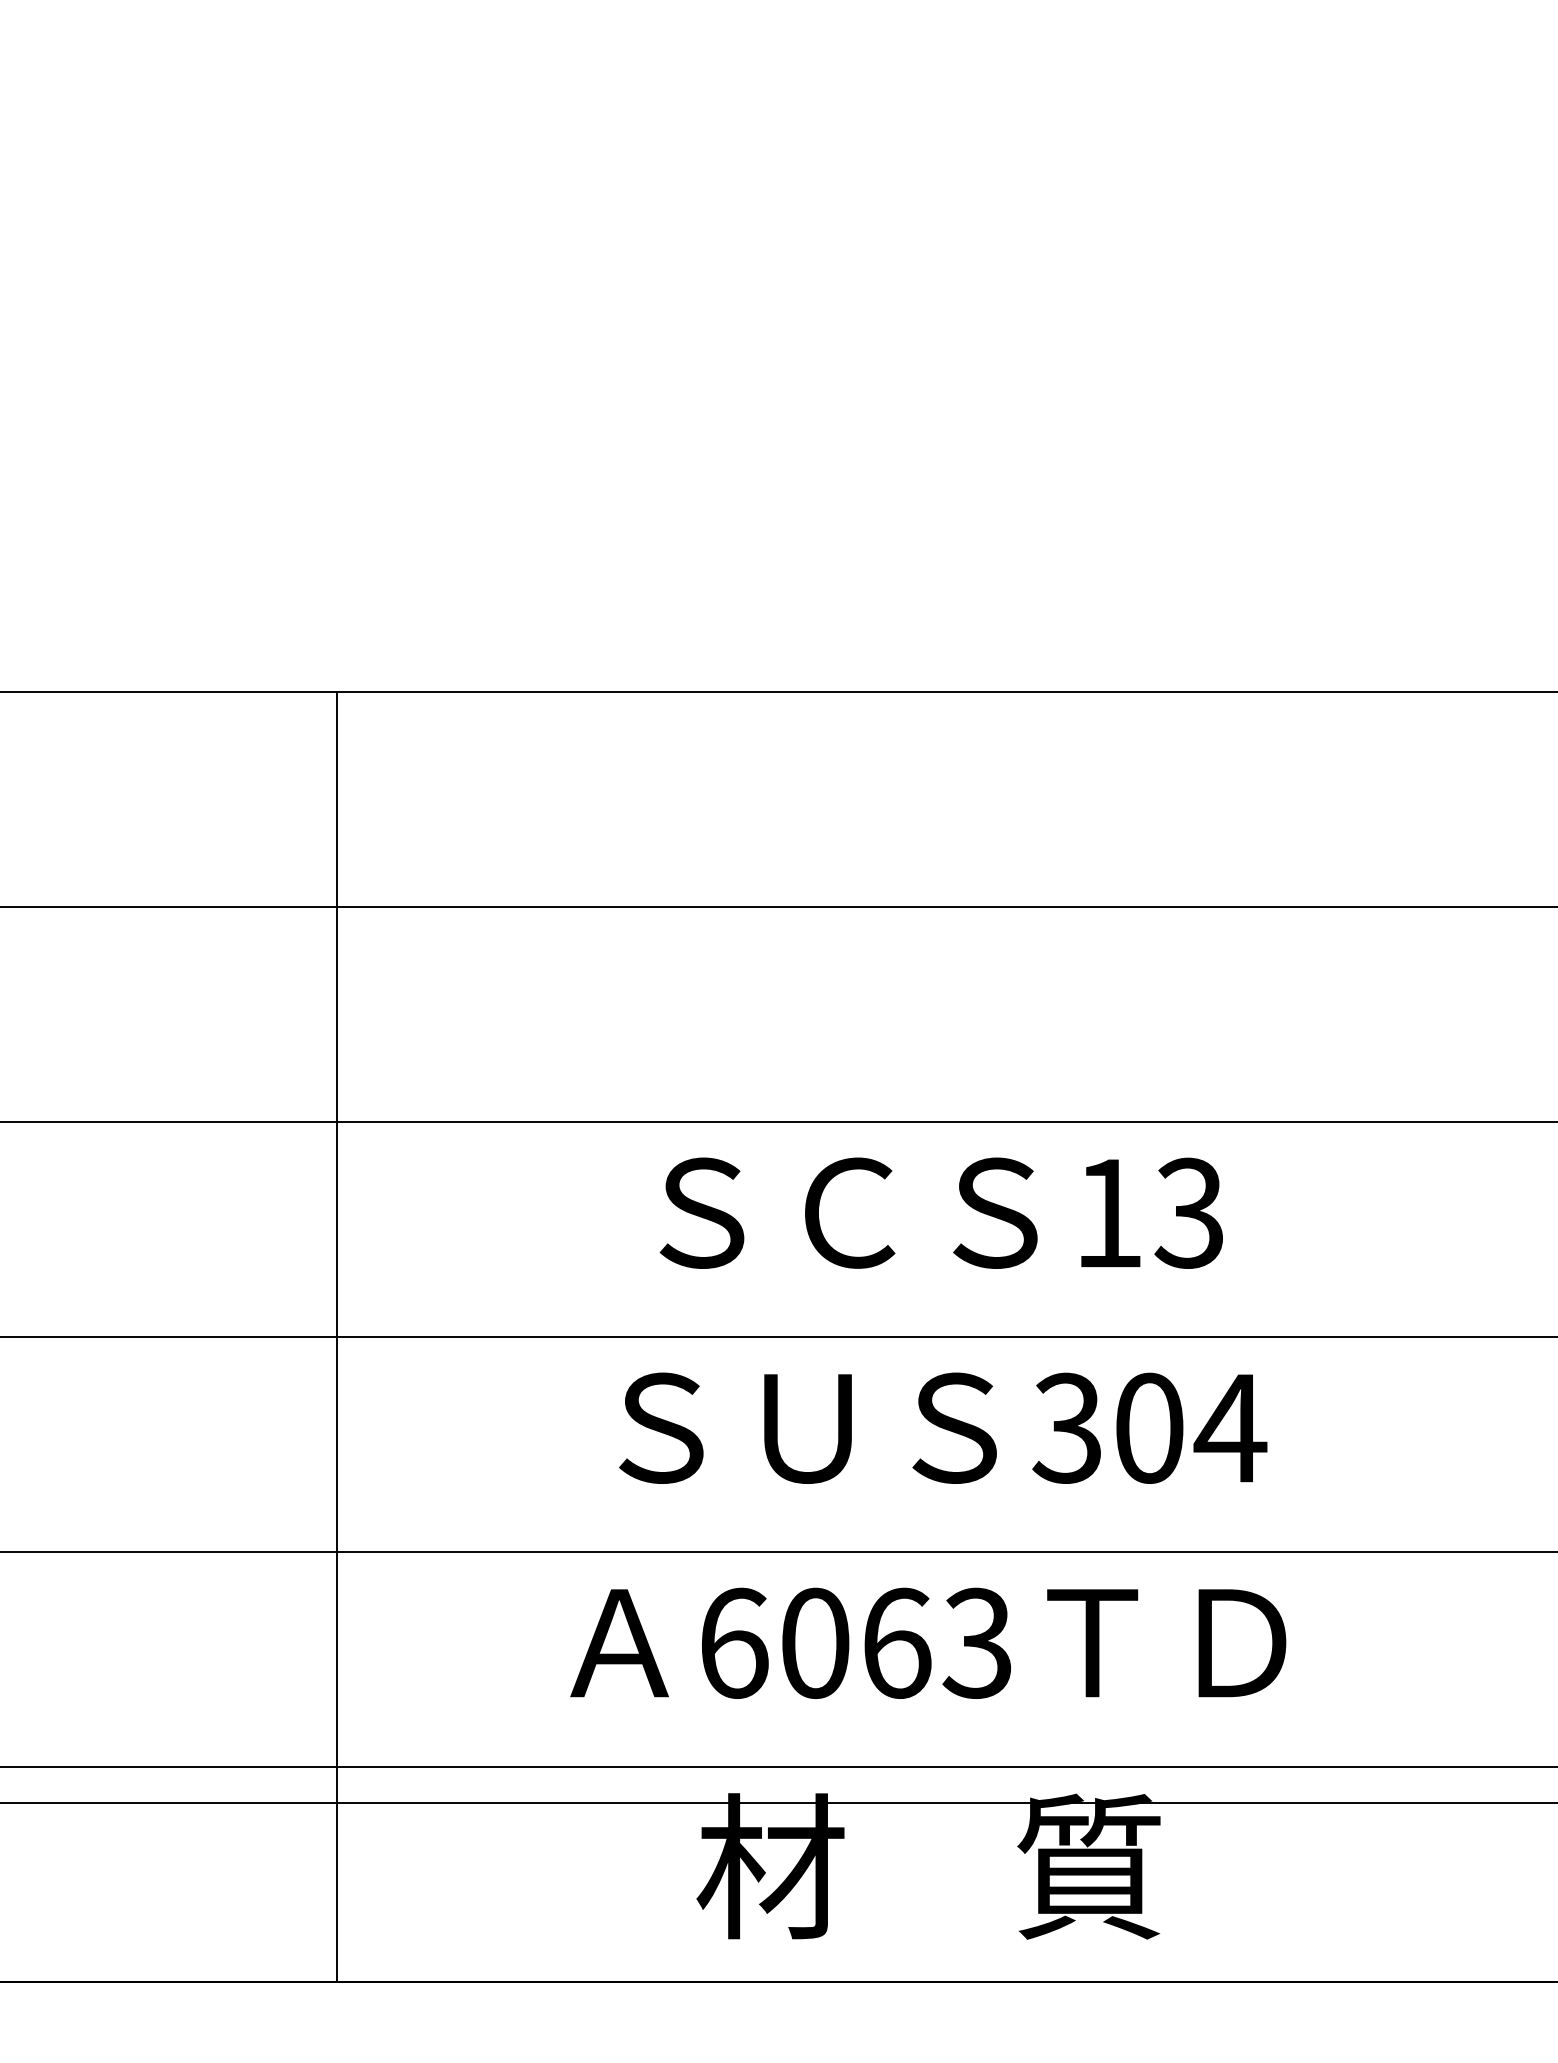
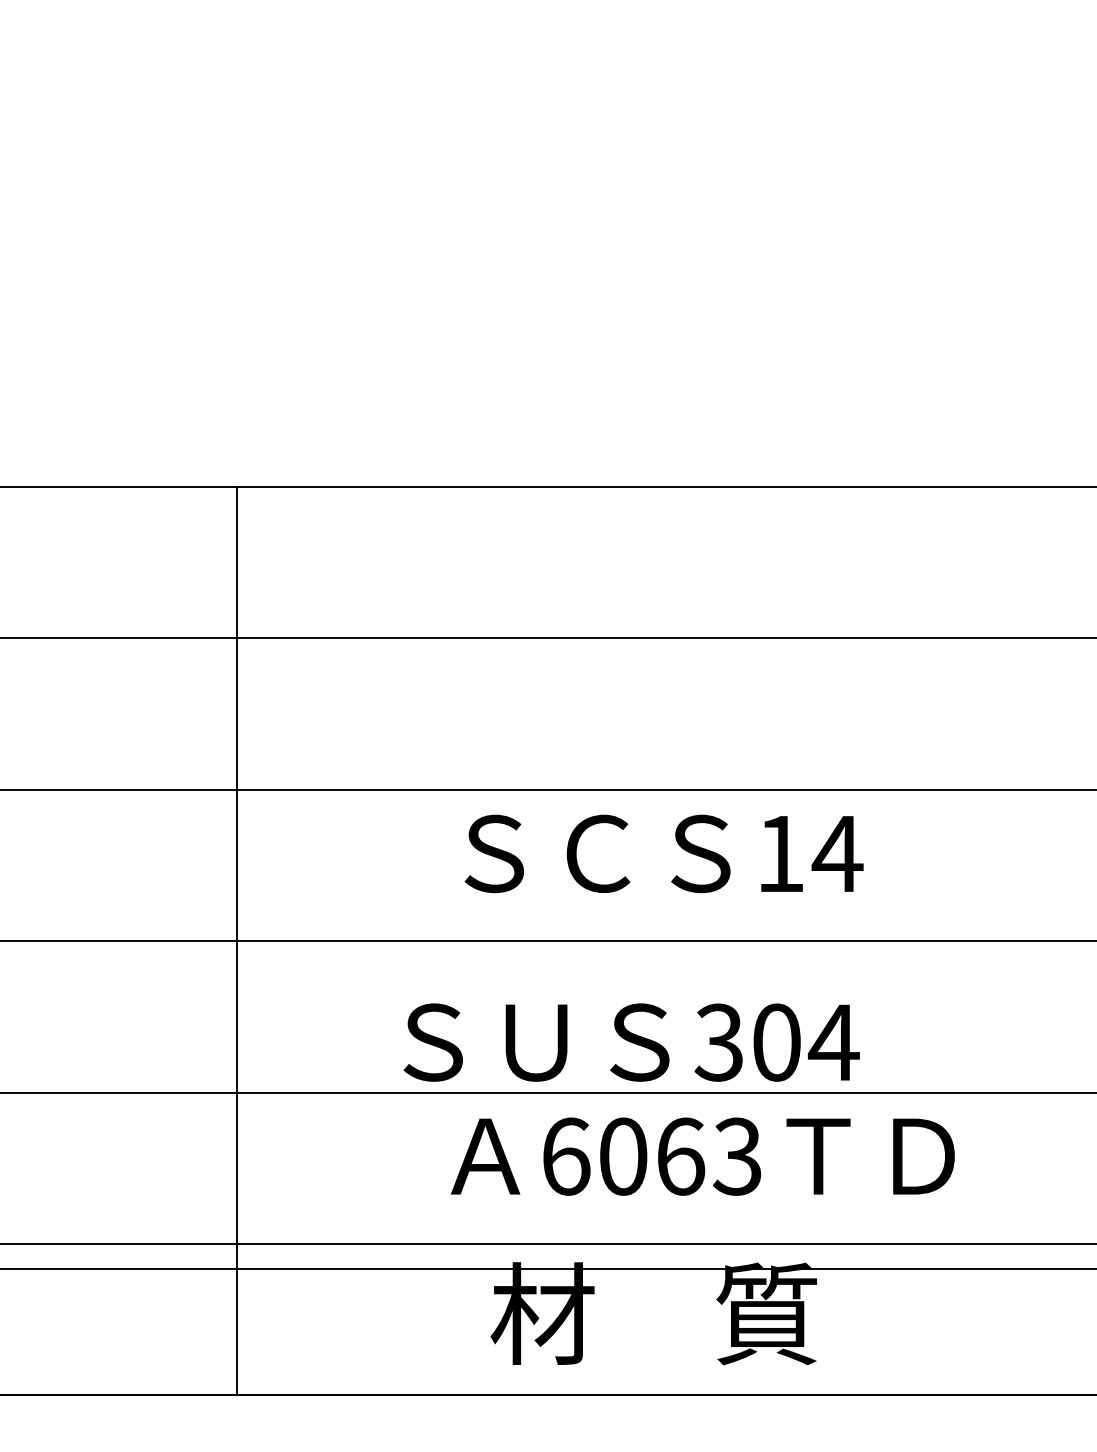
text: (1189, 1212) -> (837, 853), 13 -> 14
text: (943, 1427) -> (631, 1042), moved
text: (928, 1642) -> (703, 1156), moved

